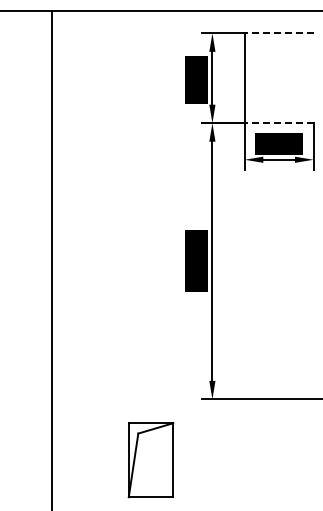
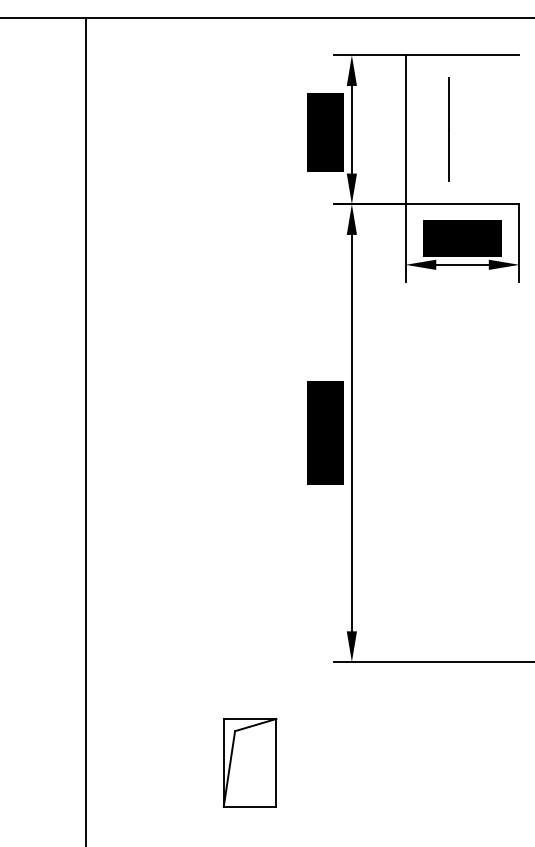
line: (278, 33) -> (461, 55), dashed -> solid
line: (270, 77) -> (448, 128), added
line: (278, 123) -> (461, 204), dashed -> solid
part: (150, 459) -> (249, 761), size x0.71

